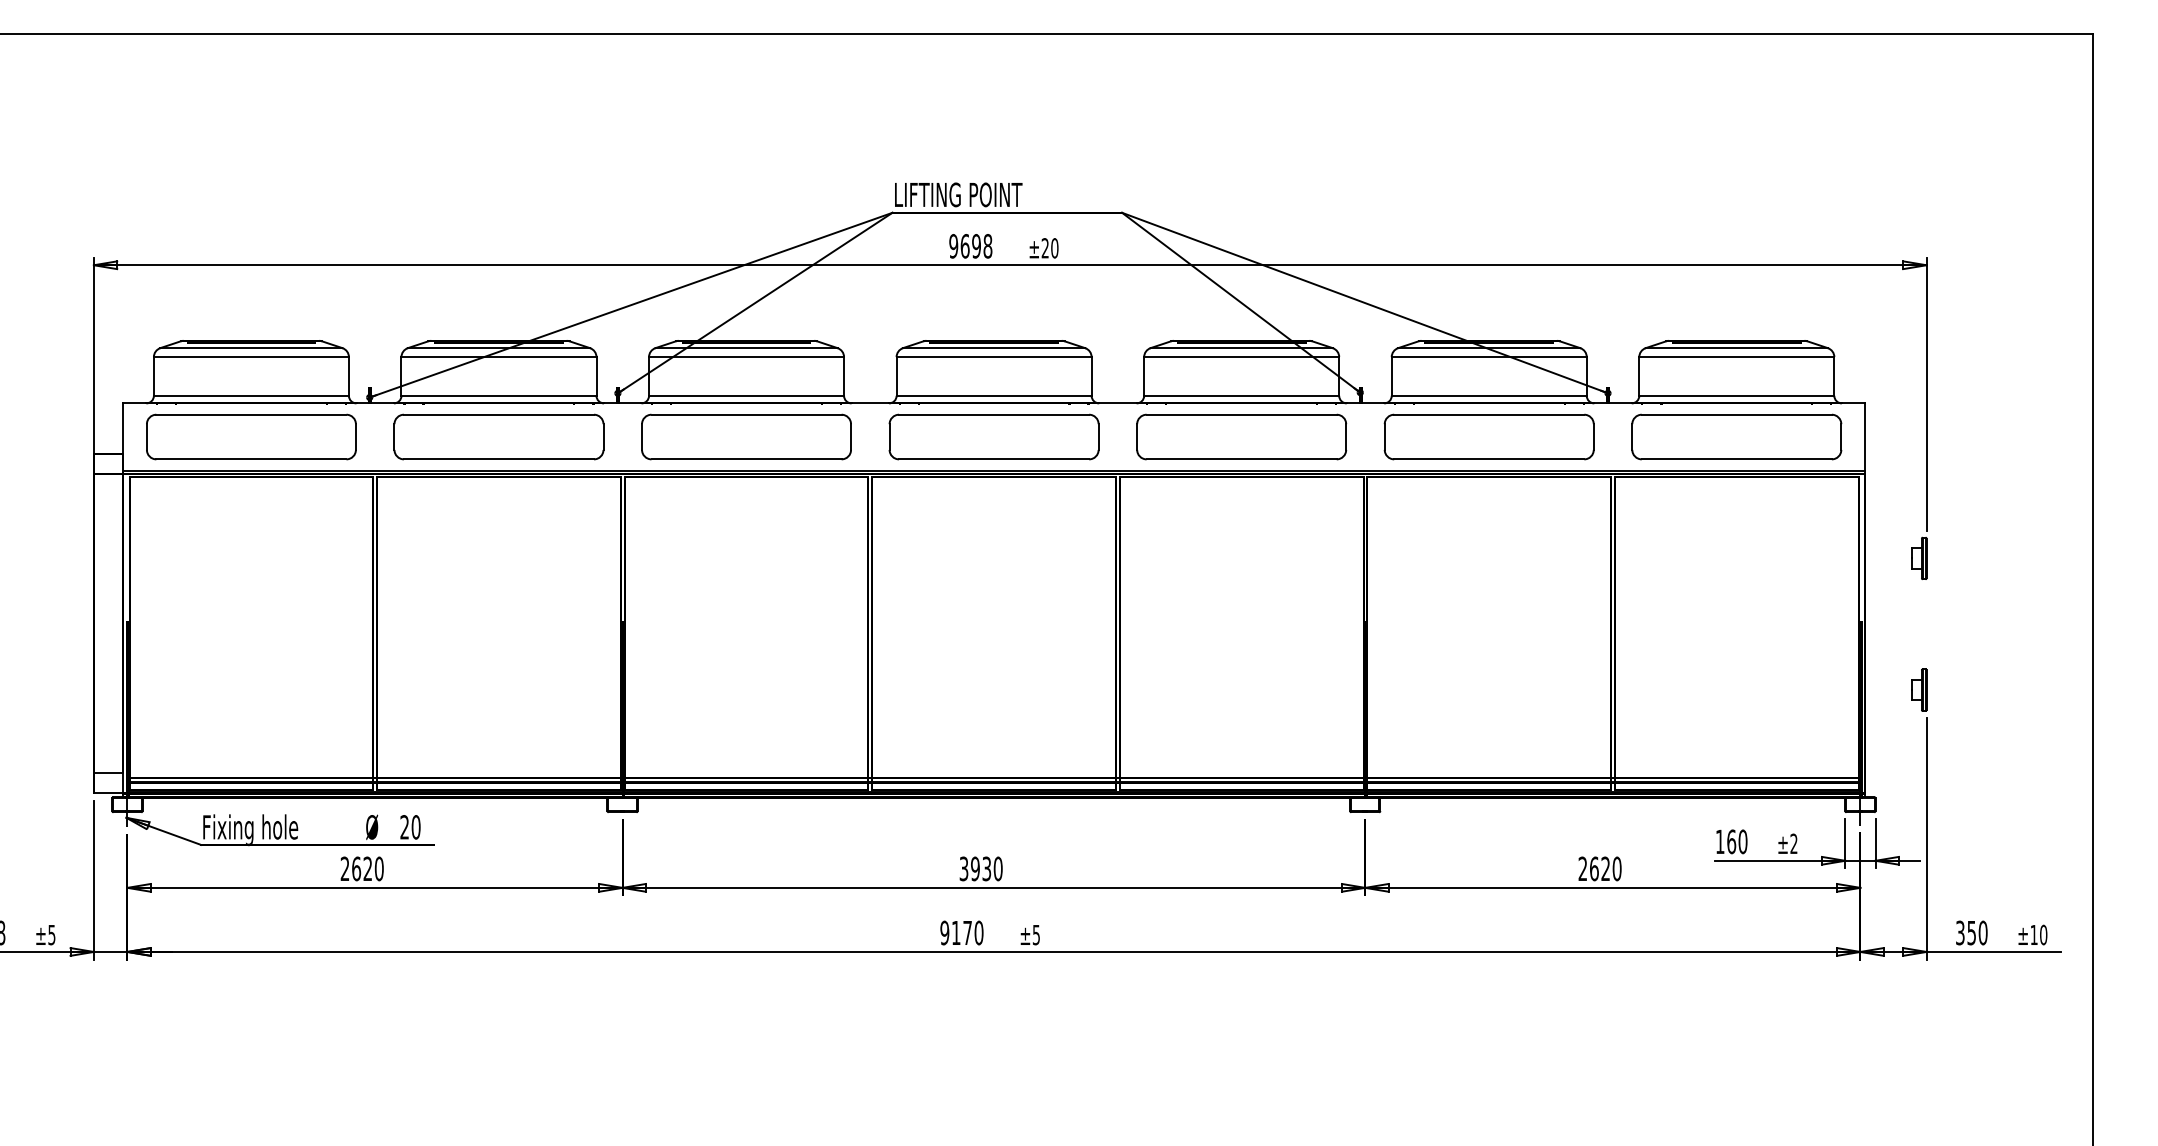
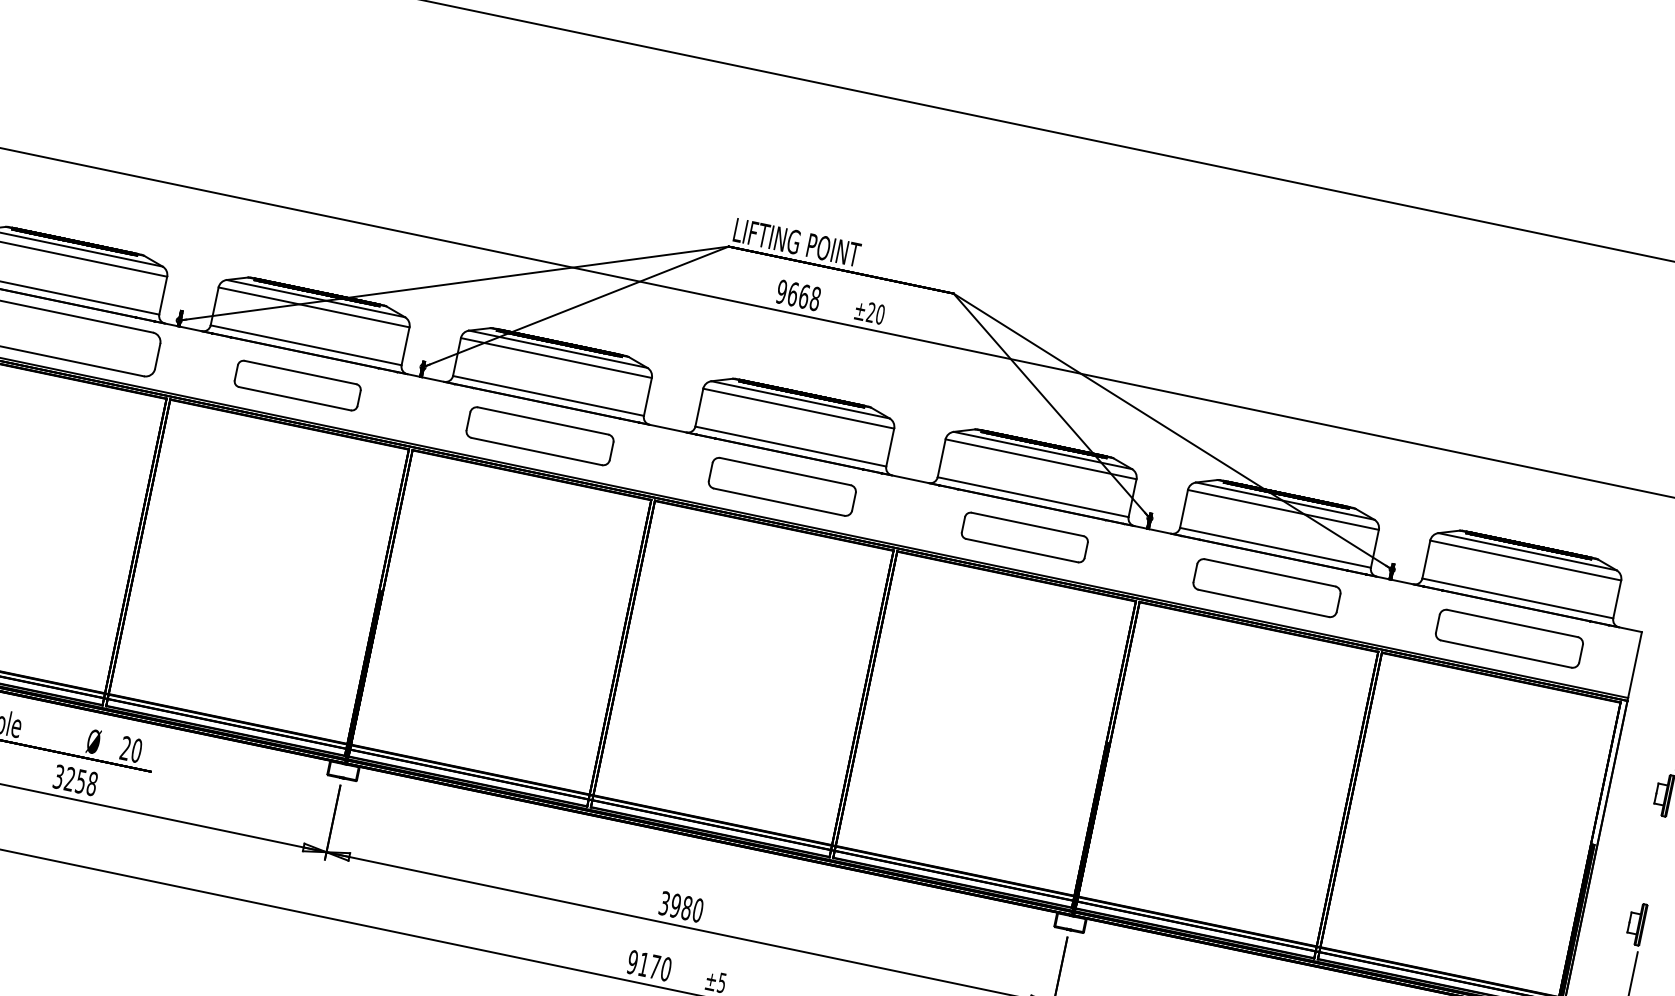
text: (976, 246) -> (804, 296), 9698 -> 9668
part: (498, 436) -> (297, 385), size x0.6
part: (746, 436) -> (540, 435), size x0.7
part: (993, 436) -> (781, 486), size x0.7
part: (1241, 436) -> (1024, 536), size x0.6
part: (1488, 436) -> (1266, 587), size x0.7
part: (1736, 436) -> (1509, 638), size x0.7
text: (361, 868) -> (74, 779), 2620 -> 3258
text: (986, 868) -> (686, 907), 3930 -> 3980

